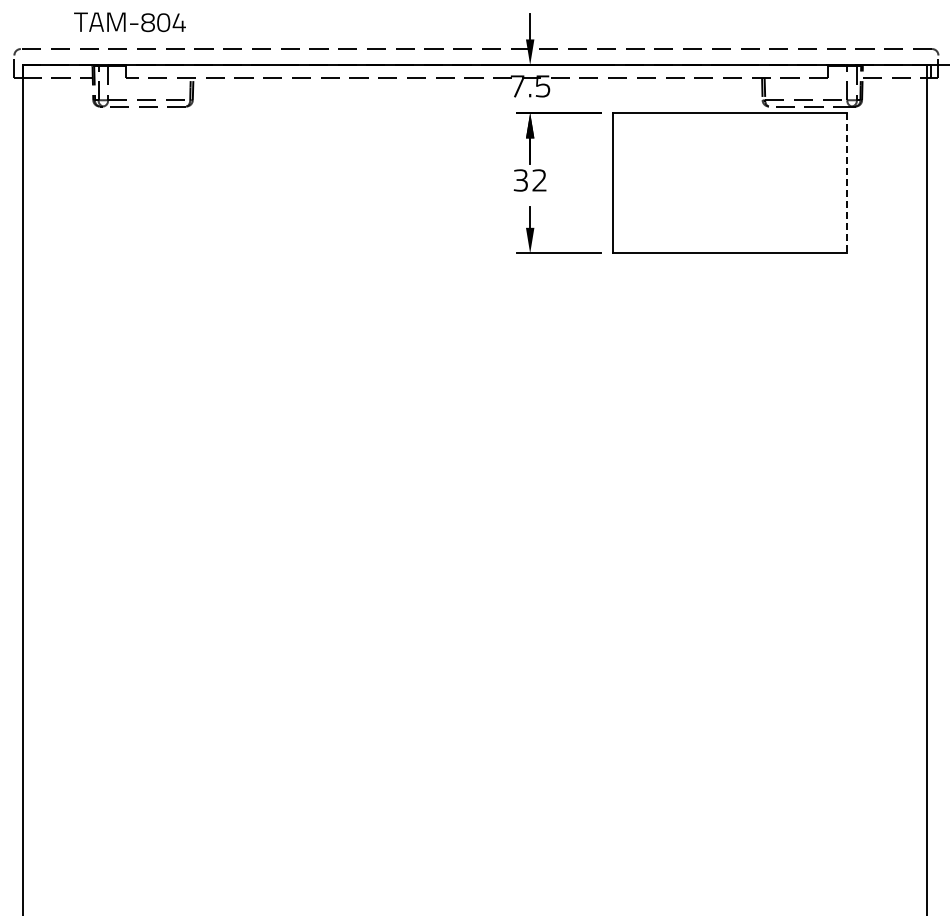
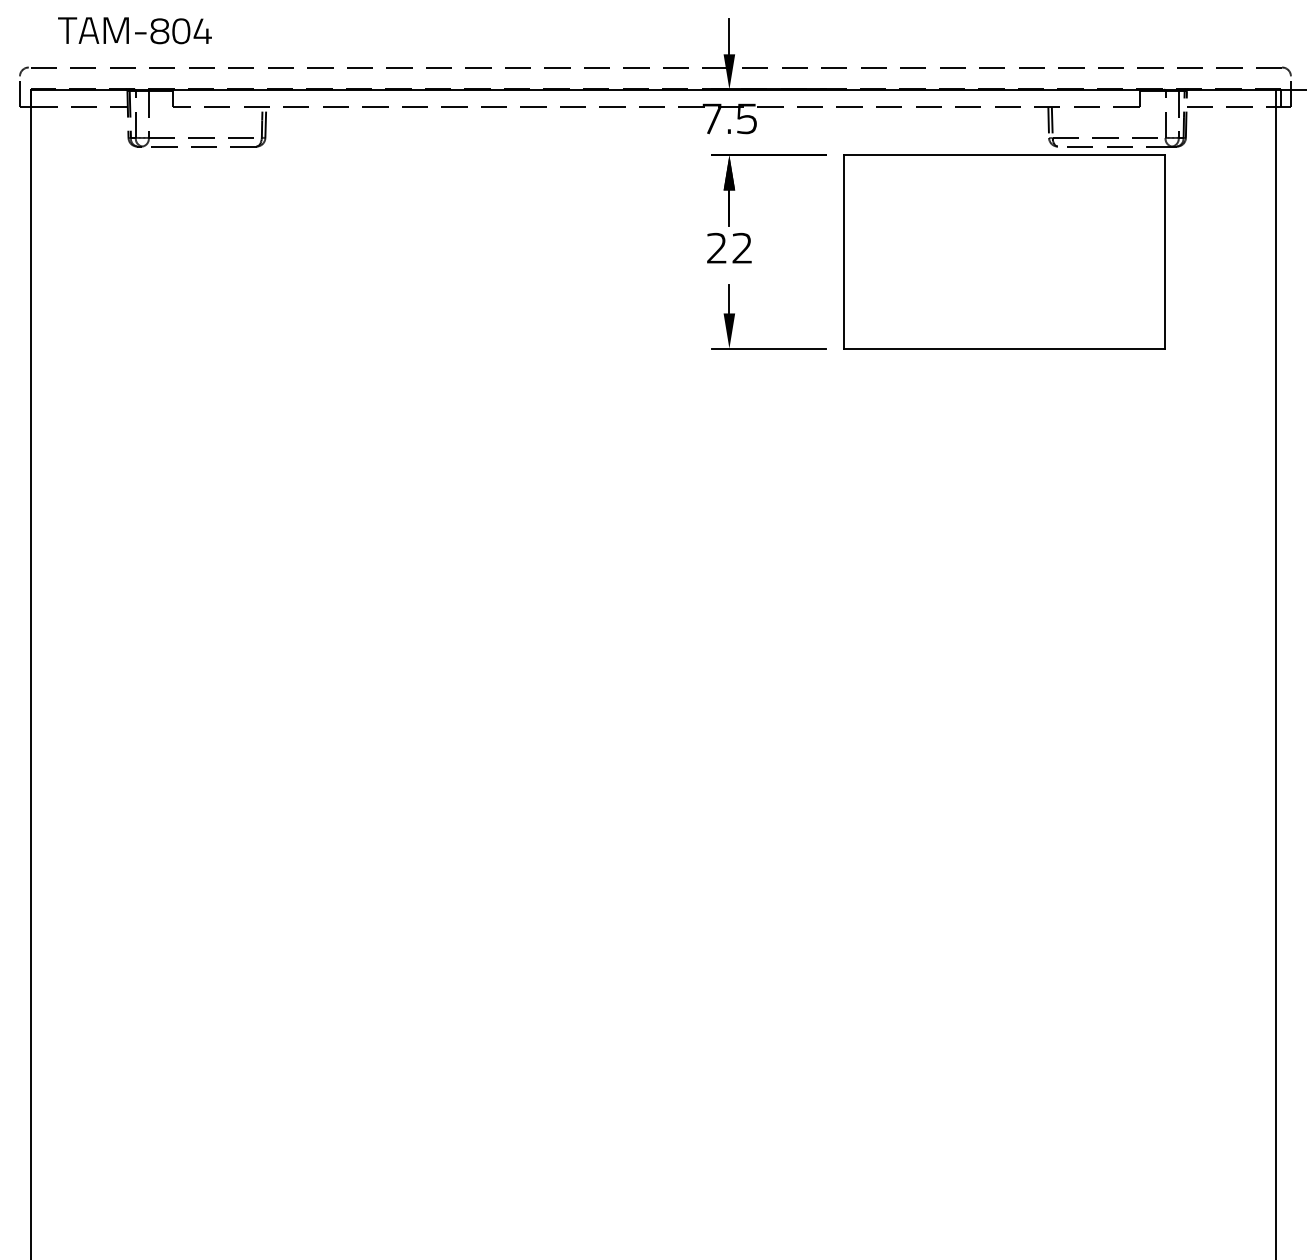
text: (129, 22) -> (134, 31), moved
text: (520, 180) -> (716, 248), 32 -> 22
line: (847, 183) -> (1165, 252), dashed -> solid

